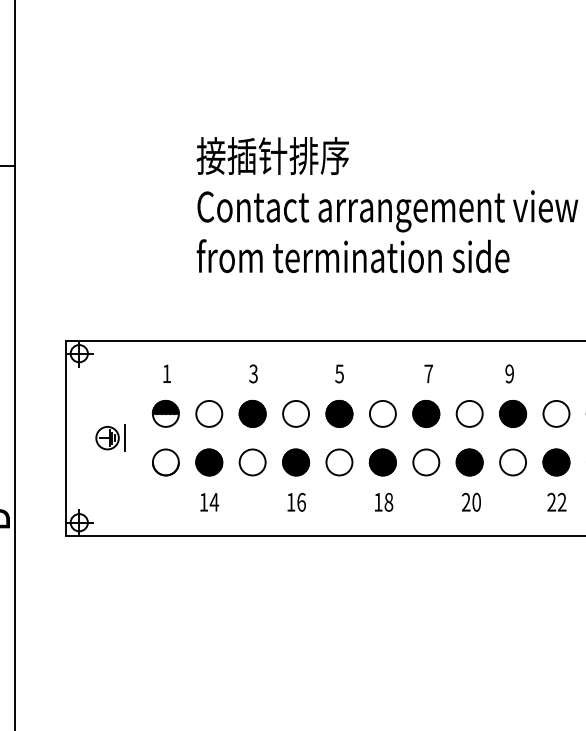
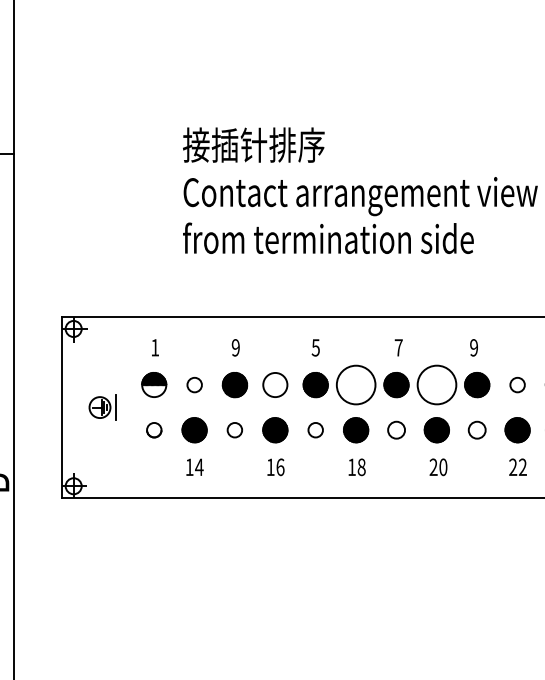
text: (253, 373) -> (235, 347), 3 -> 9
circle: (209, 413) -> (194, 384), size x0.6
circle: (382, 413) -> (355, 384), size x1.6
circle: (469, 413) -> (436, 384), size x1.6
circle: (556, 413) -> (517, 384), size x0.6
part: (165, 462) -> (153, 430), size x0.6
circle: (252, 462) -> (234, 430), size x0.6
circle: (339, 462) -> (315, 430), size x0.6
circle: (426, 462) -> (396, 430), size x0.7
circle: (512, 462) -> (476, 430), size x0.7

